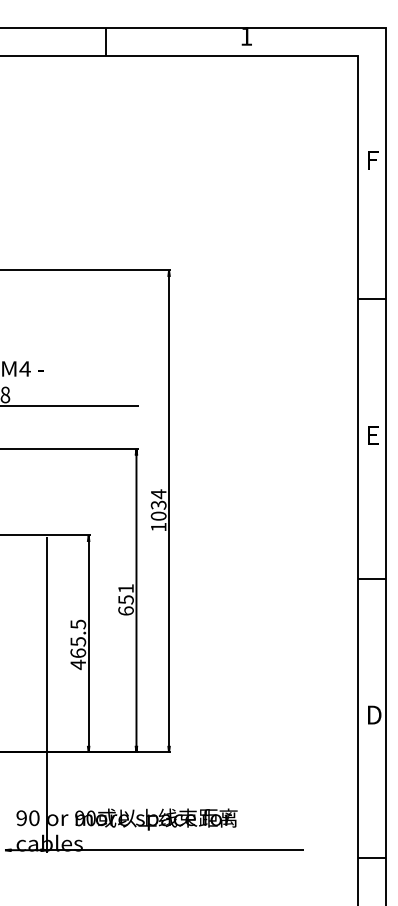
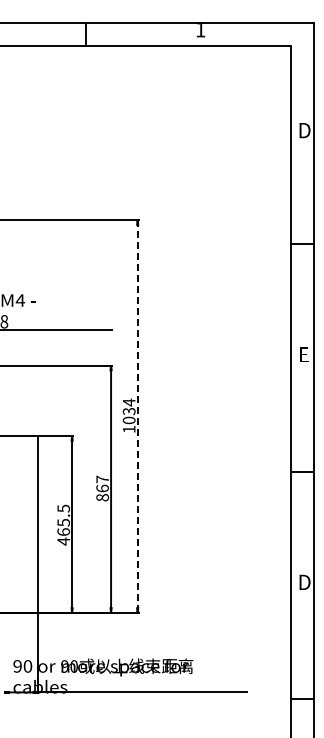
text: (374, 160) -> (304, 130), F -> D
line: (168, 512) -> (137, 417), solid -> dashed
text: (125, 599) -> (102, 488), 651 -> 867

